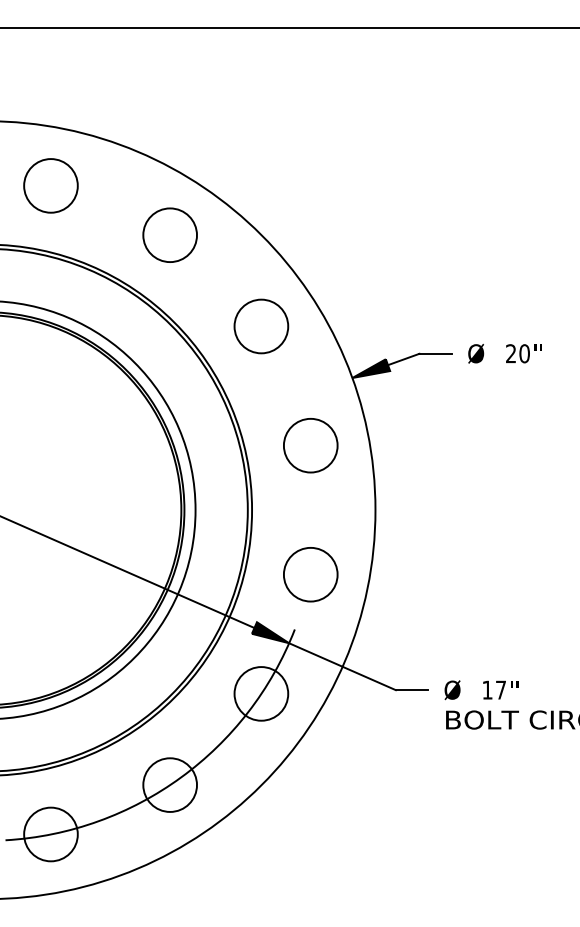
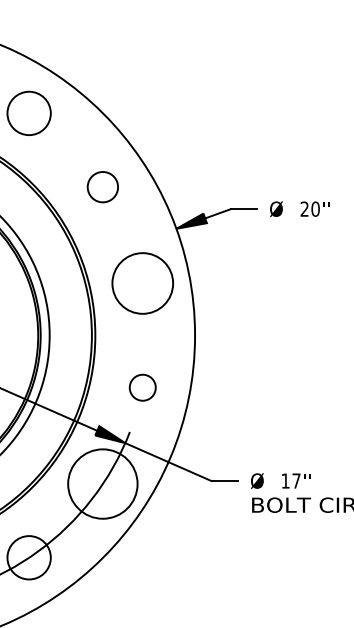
circle: (261, 326) -> (102, 187), size x0.7
circle: (310, 445) -> (142, 283), size x1.4
circle: (310, 574) -> (142, 387), size x0.6
circle: (261, 693) -> (102, 483), size x1.6

